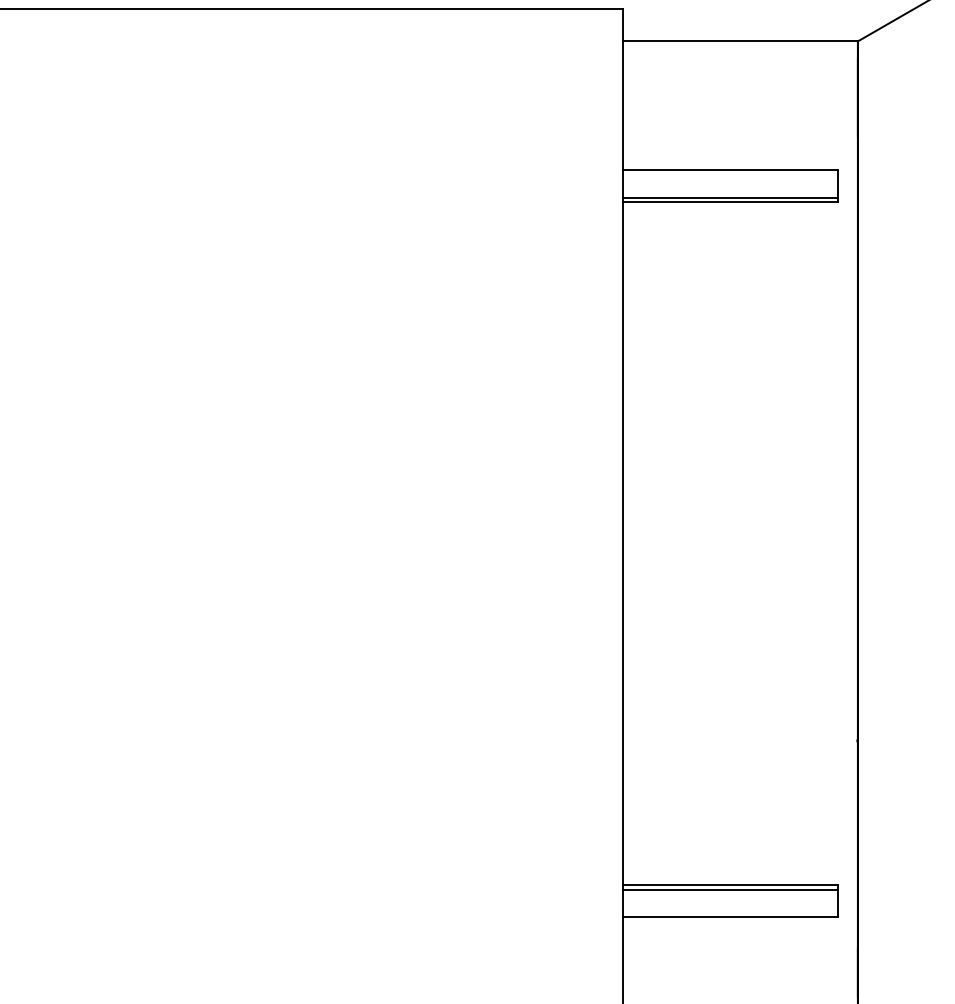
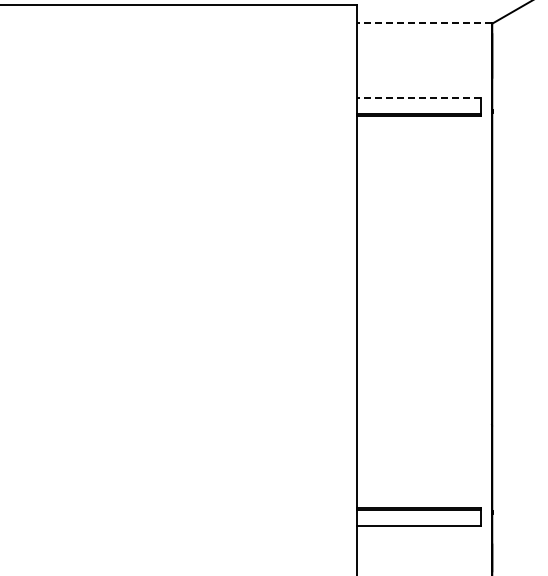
line: (739, 41) -> (424, 23), solid -> dashed
line: (731, 170) -> (419, 97), solid -> dashed

